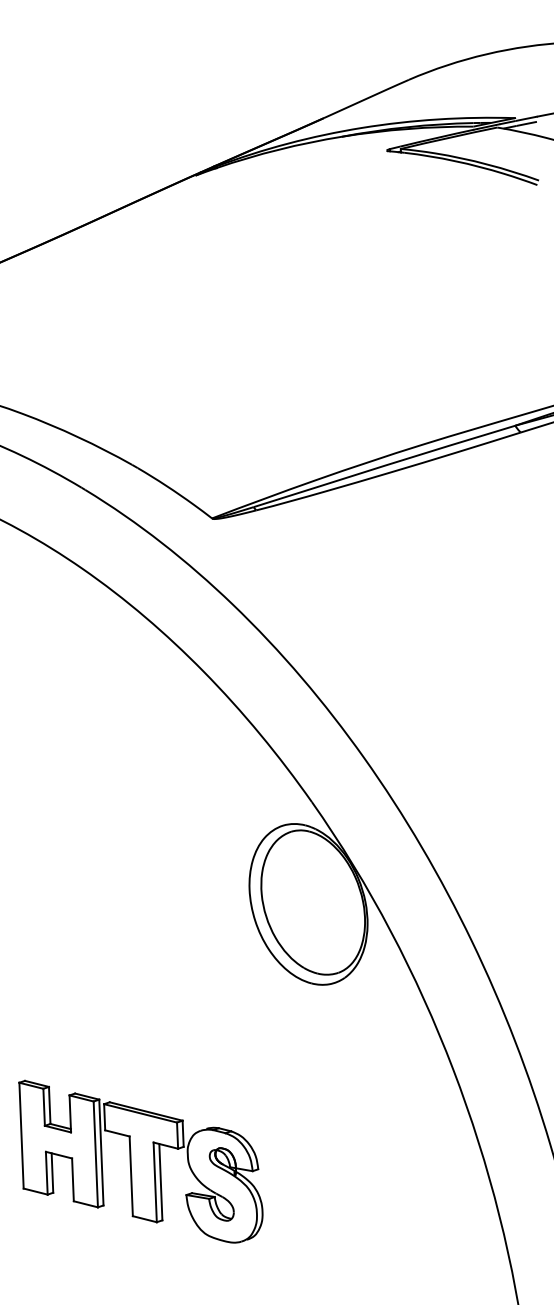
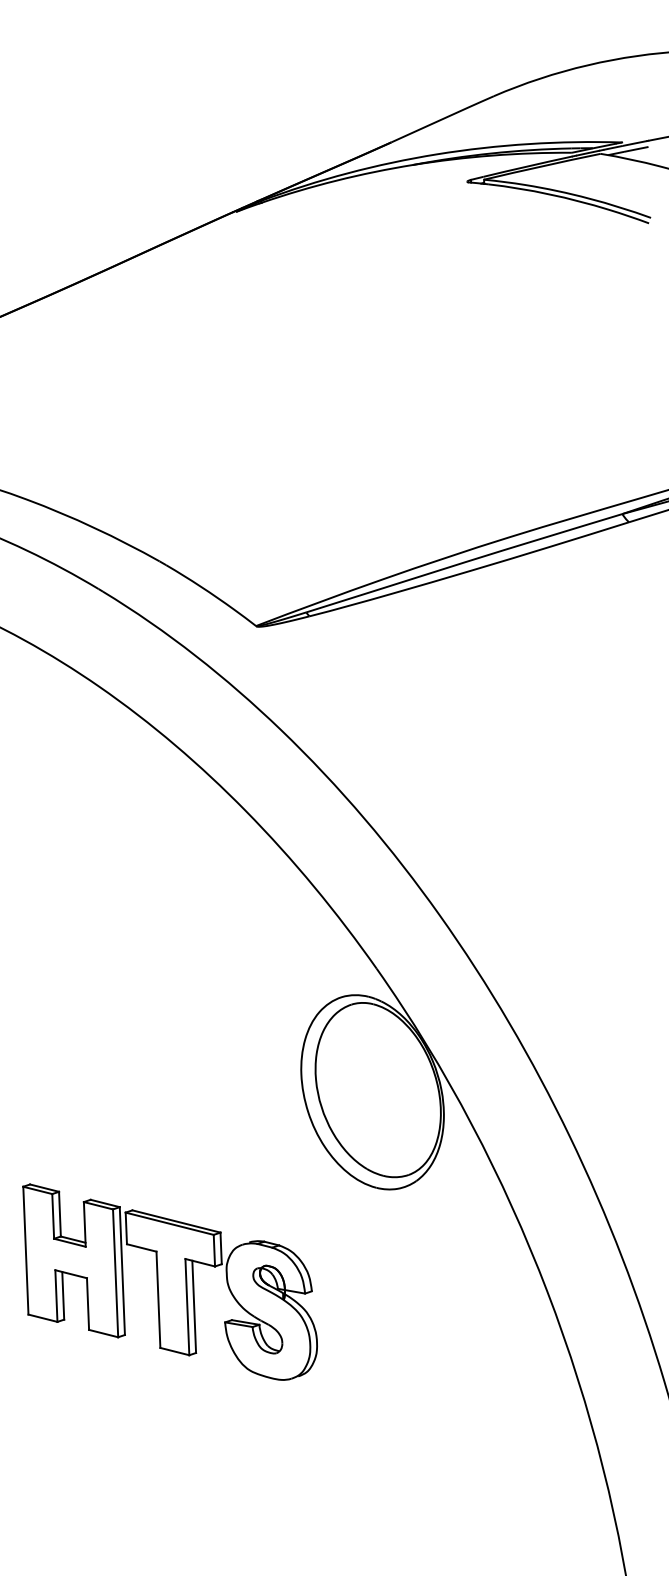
part: (140, 1161) -> (169, 1281), moved

